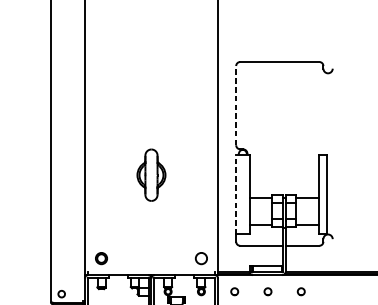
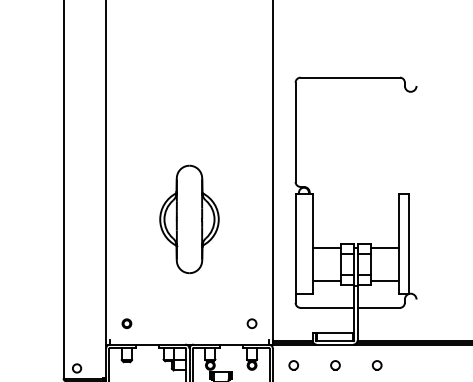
line: (236, 105) -> (295, 132), dashed -> solid
part: (151, 175) -> (189, 219), size x1.67
line: (236, 194) -> (295, 243), dashed -> solid
part: (101, 258) -> (126, 323), size x0.62
circle: (200, 258) -> (251, 323), size x0.62

